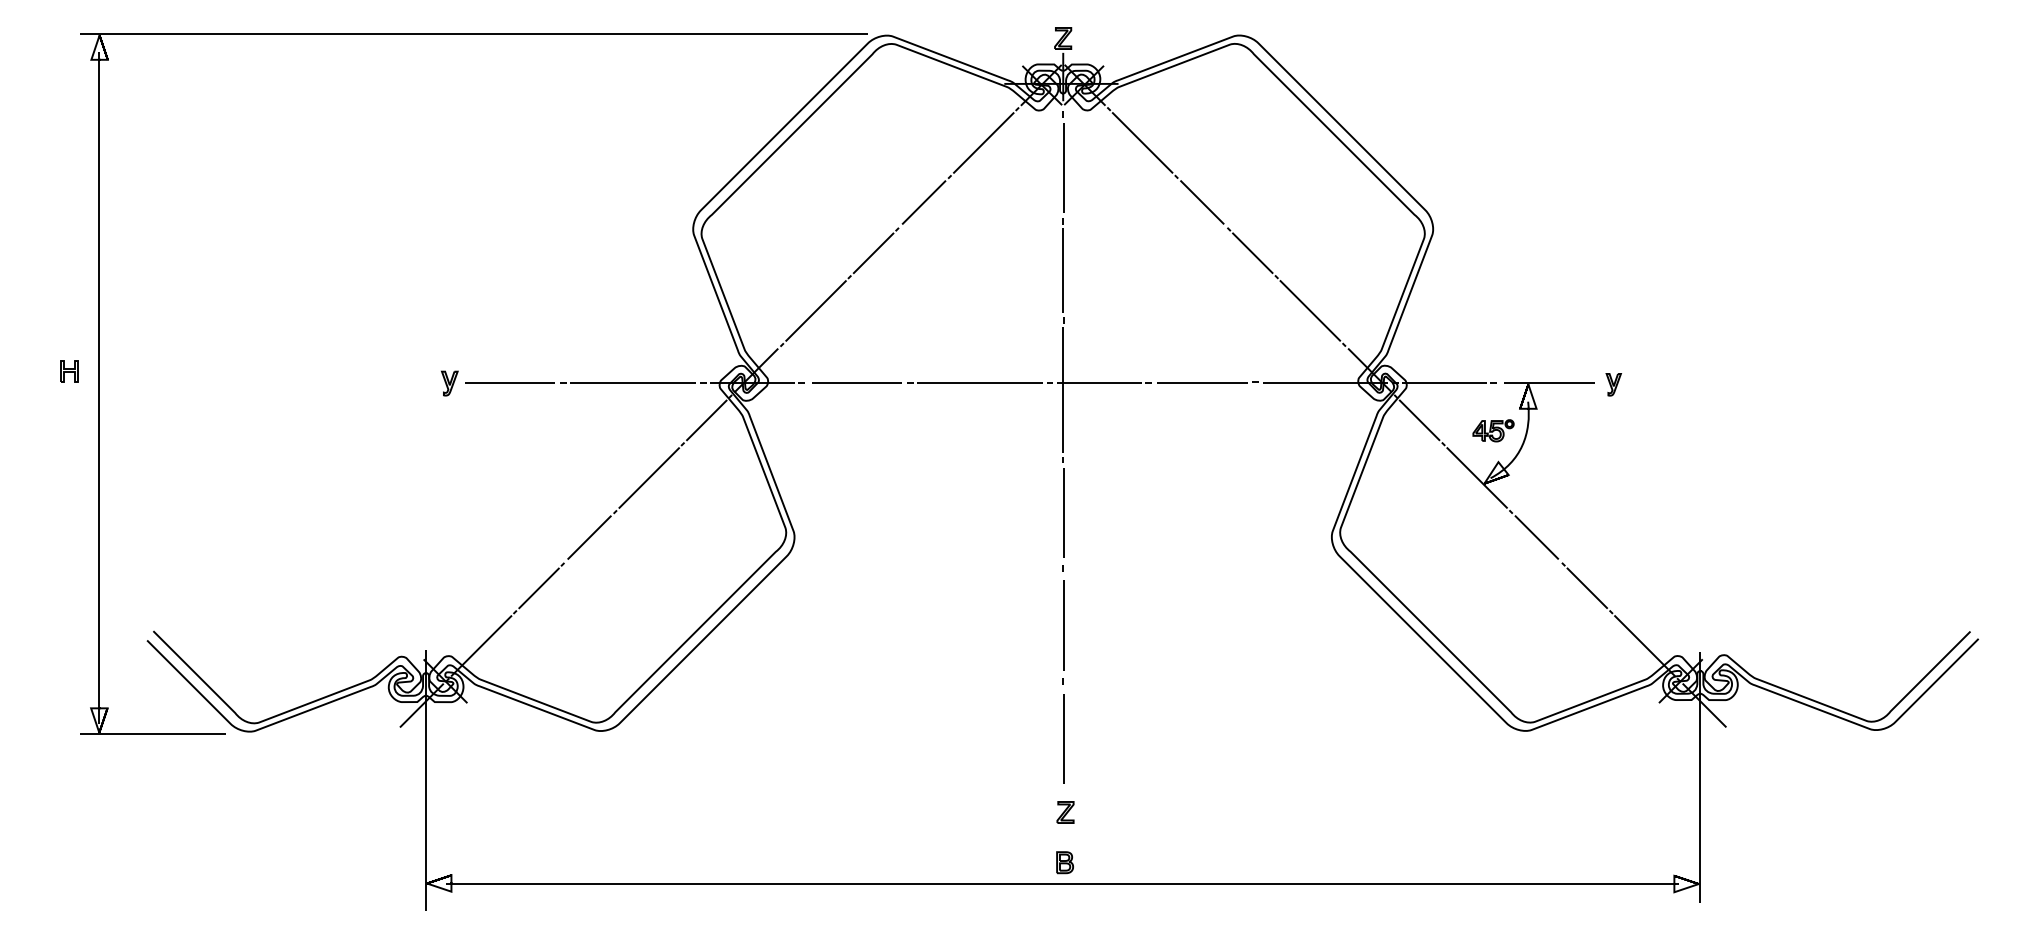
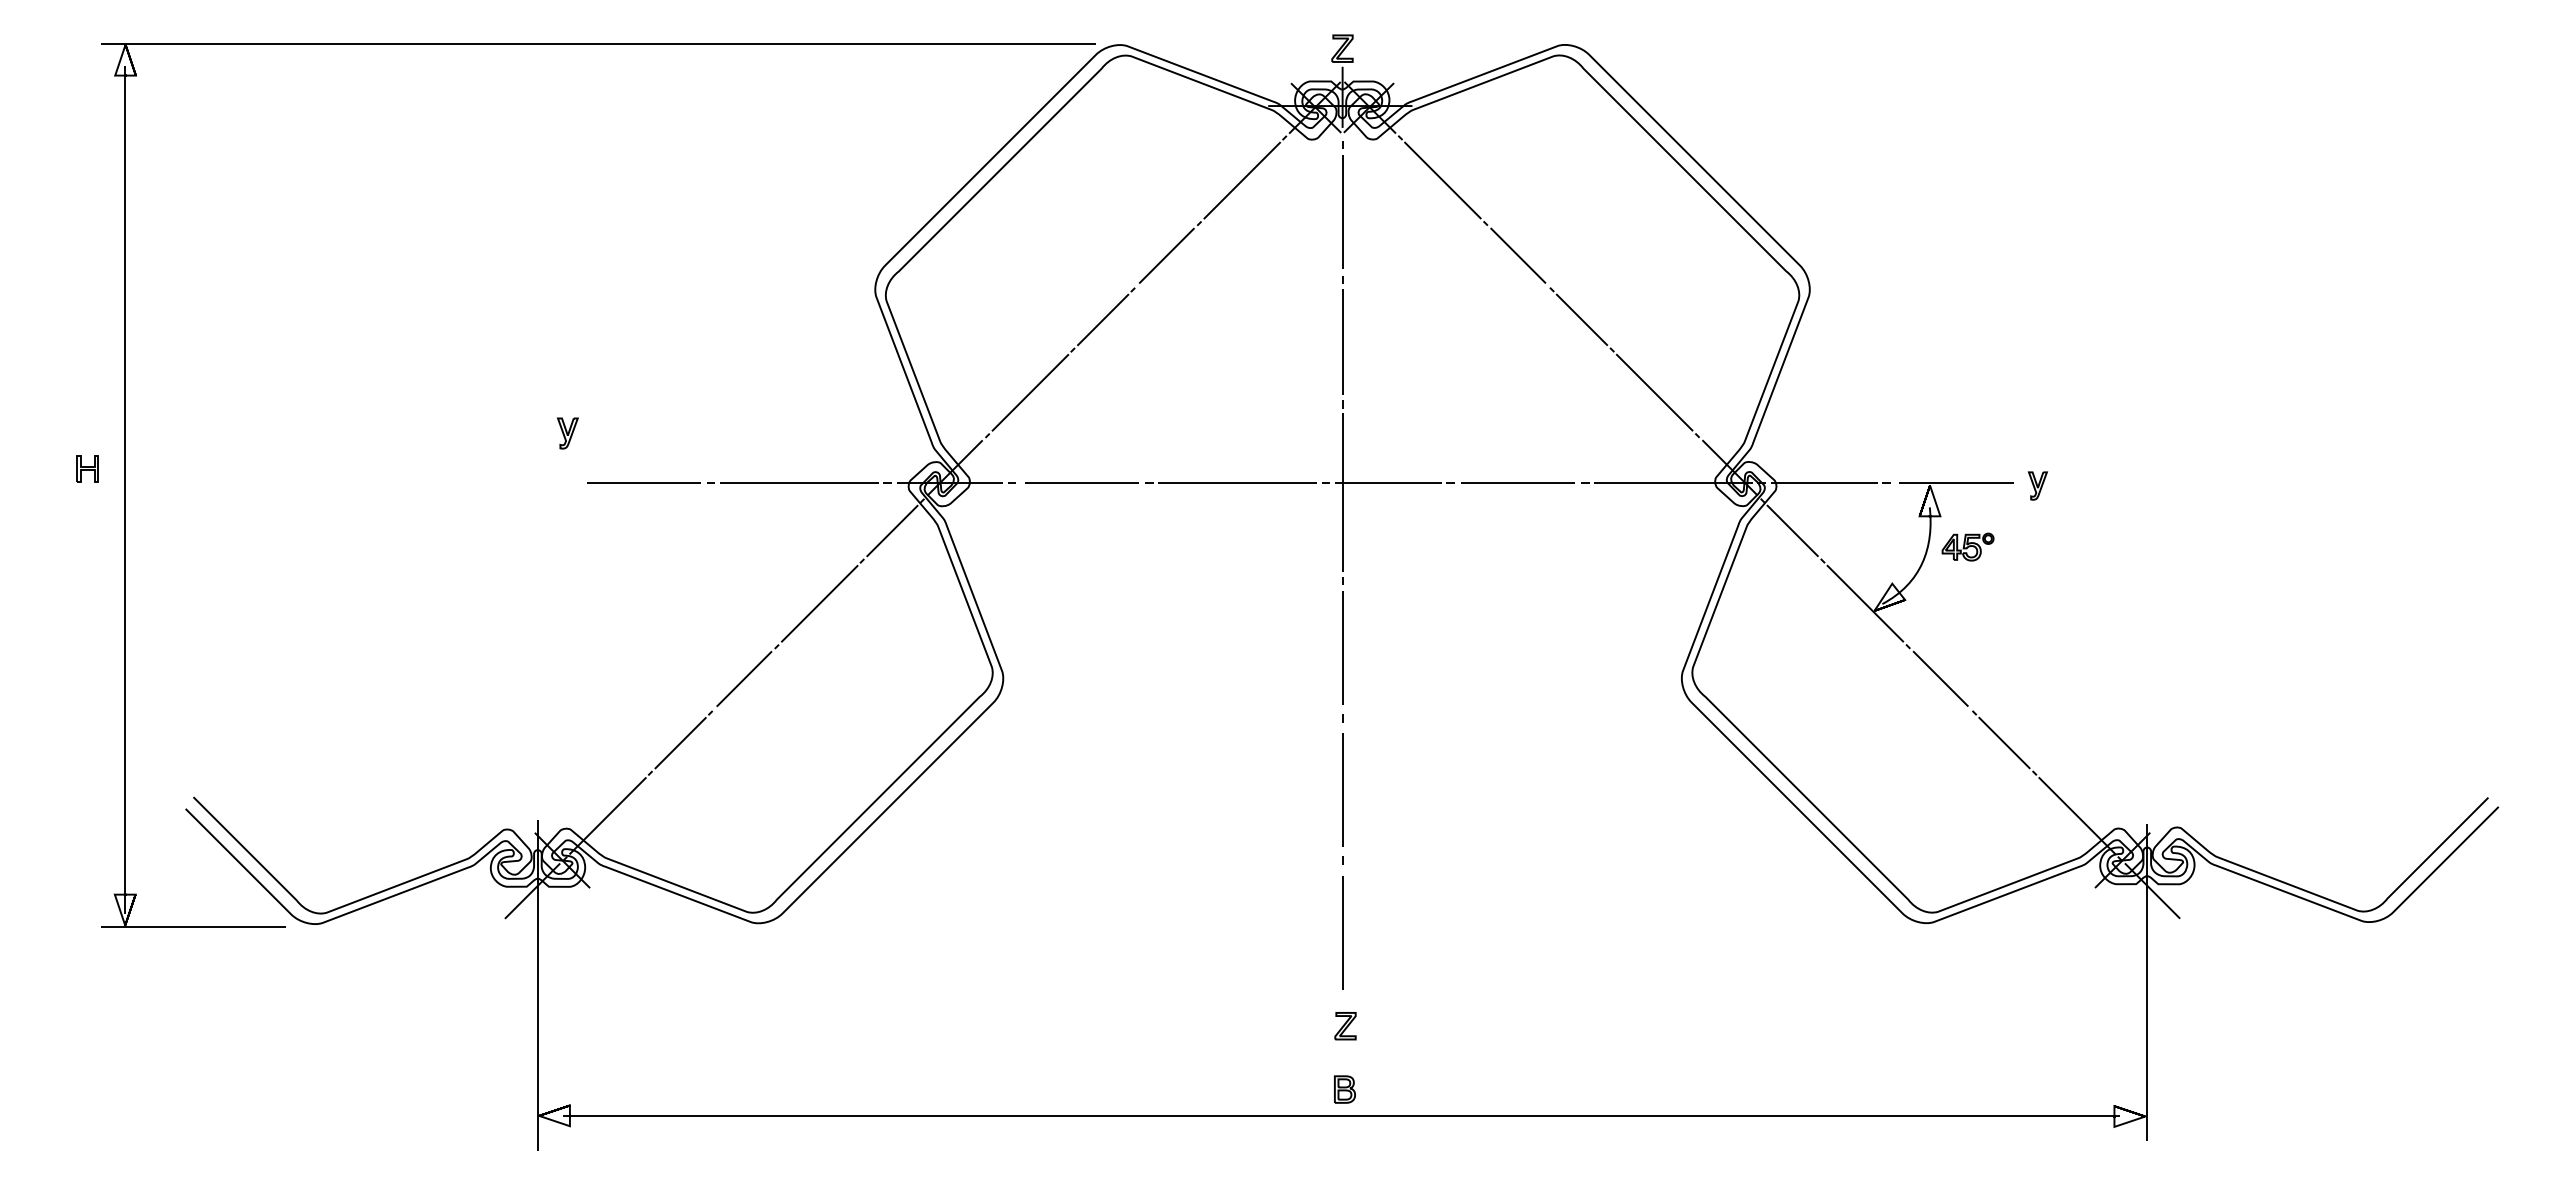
part: (449, 383) -> (567, 433), moved
part: (1493, 430) -> (1967, 546), moved

